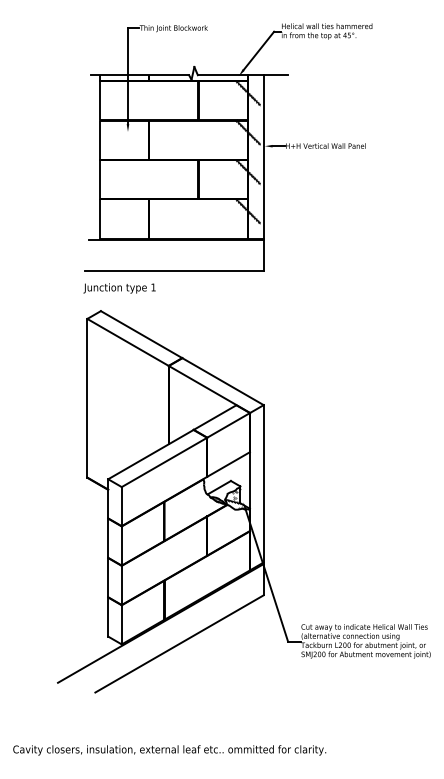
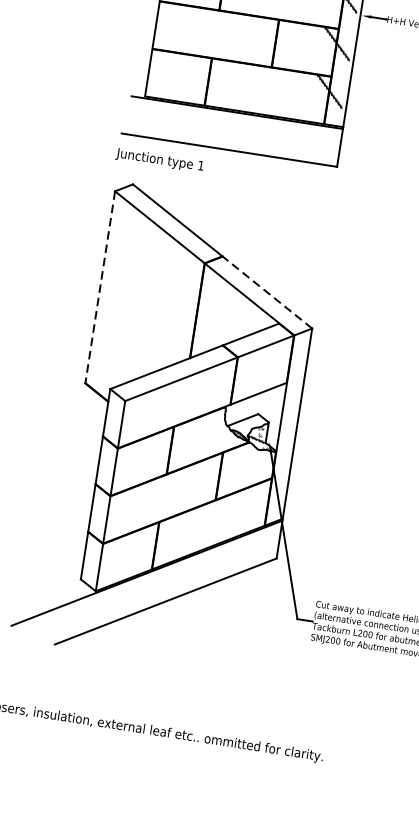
line: (223, 381) -> (267, 292), solid -> dashed
line: (87, 398) -> (100, 287), solid -> dashed

